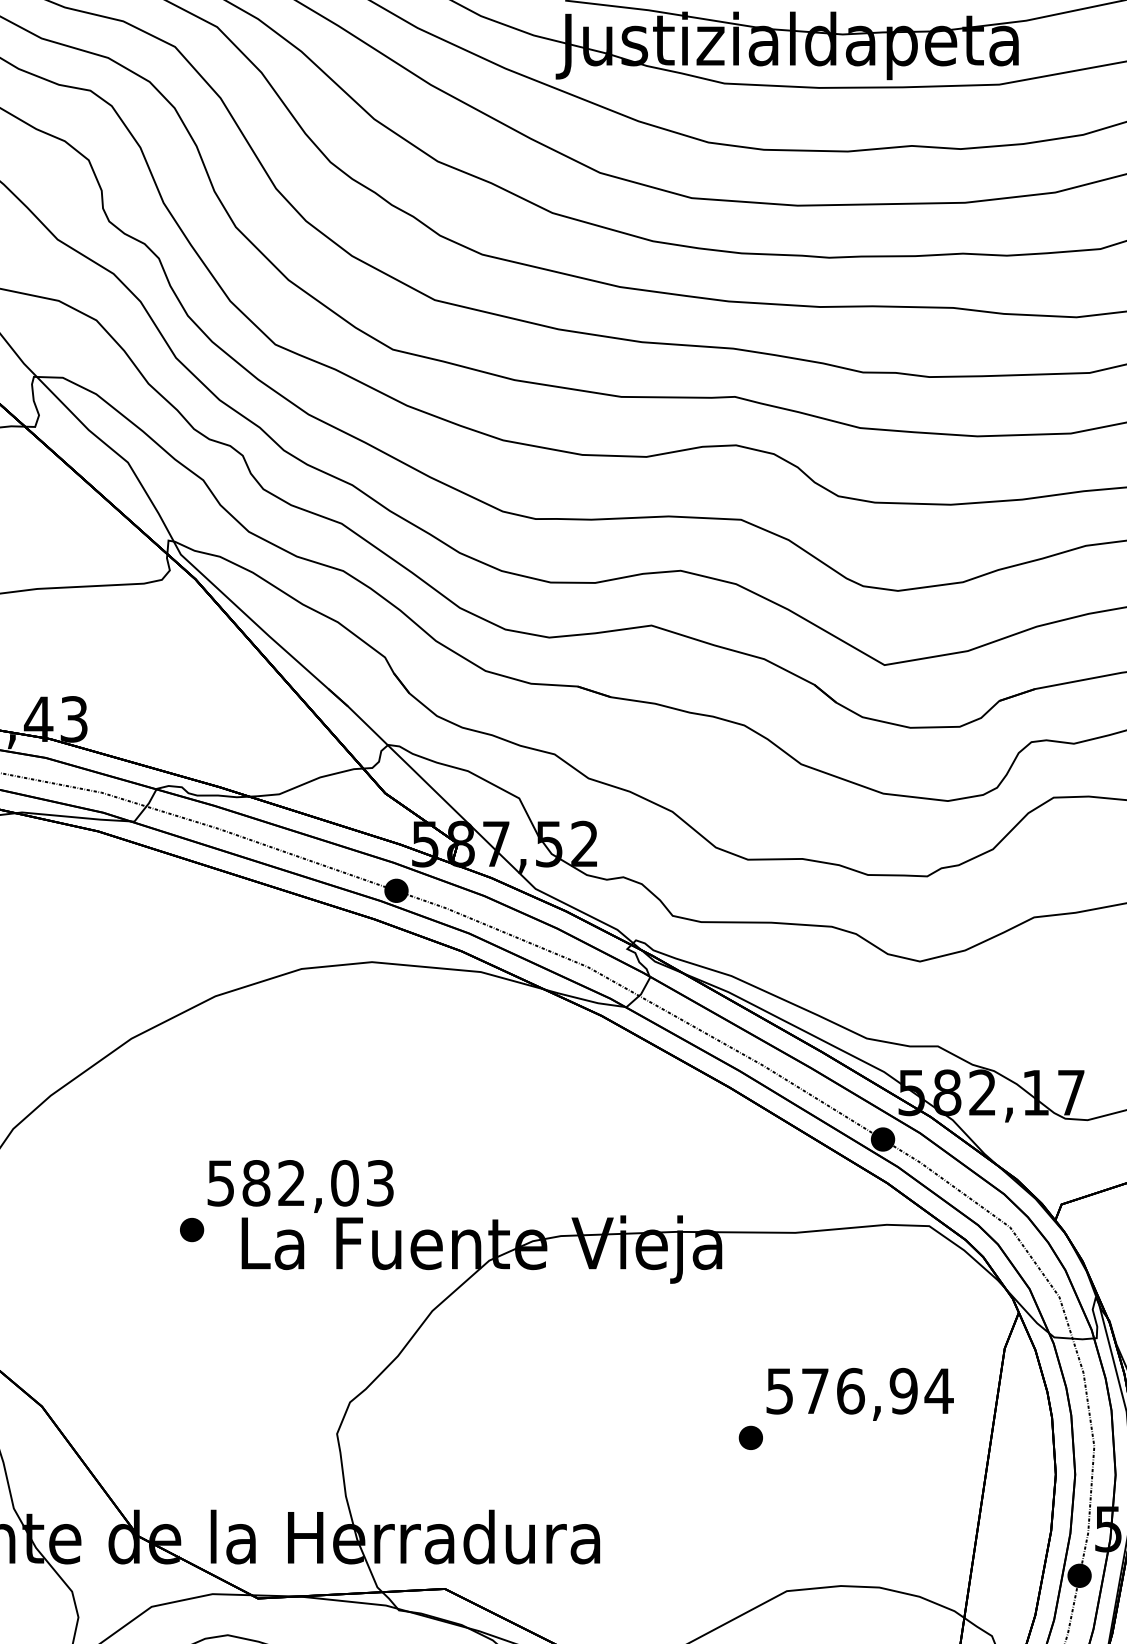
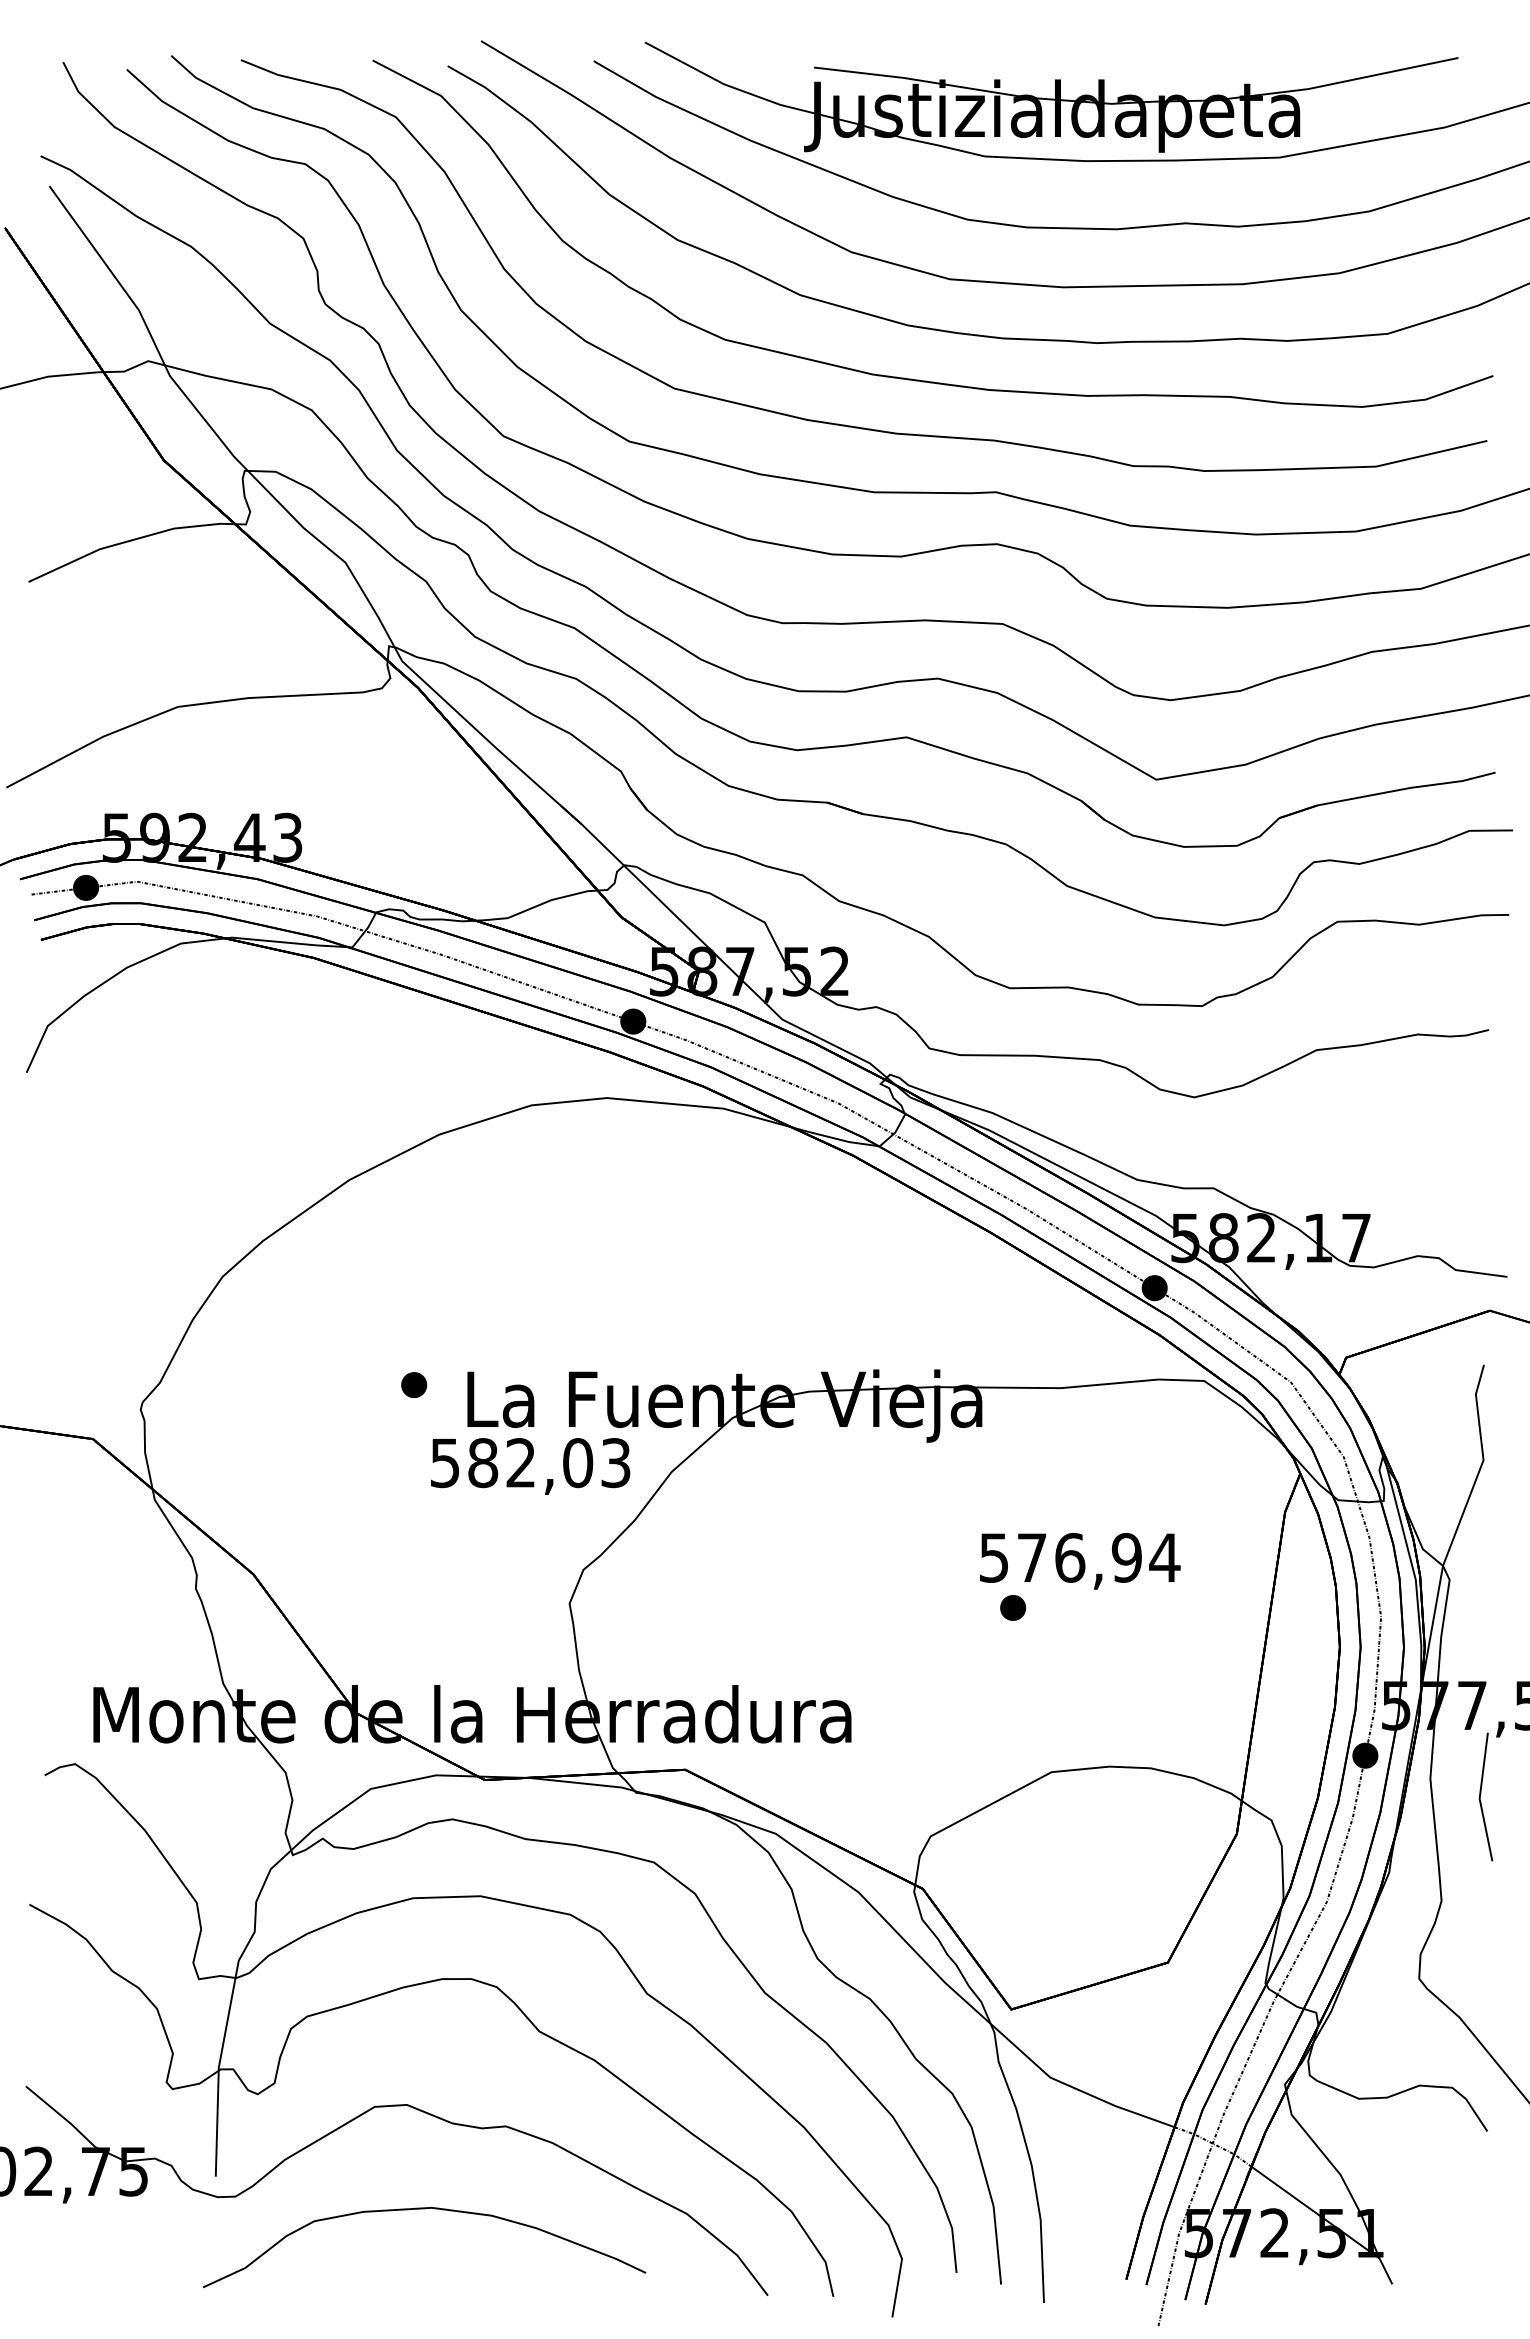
text: (300, 1186) -> (530, 1466), moved
text: (860, 1393) -> (1080, 1560), moved

